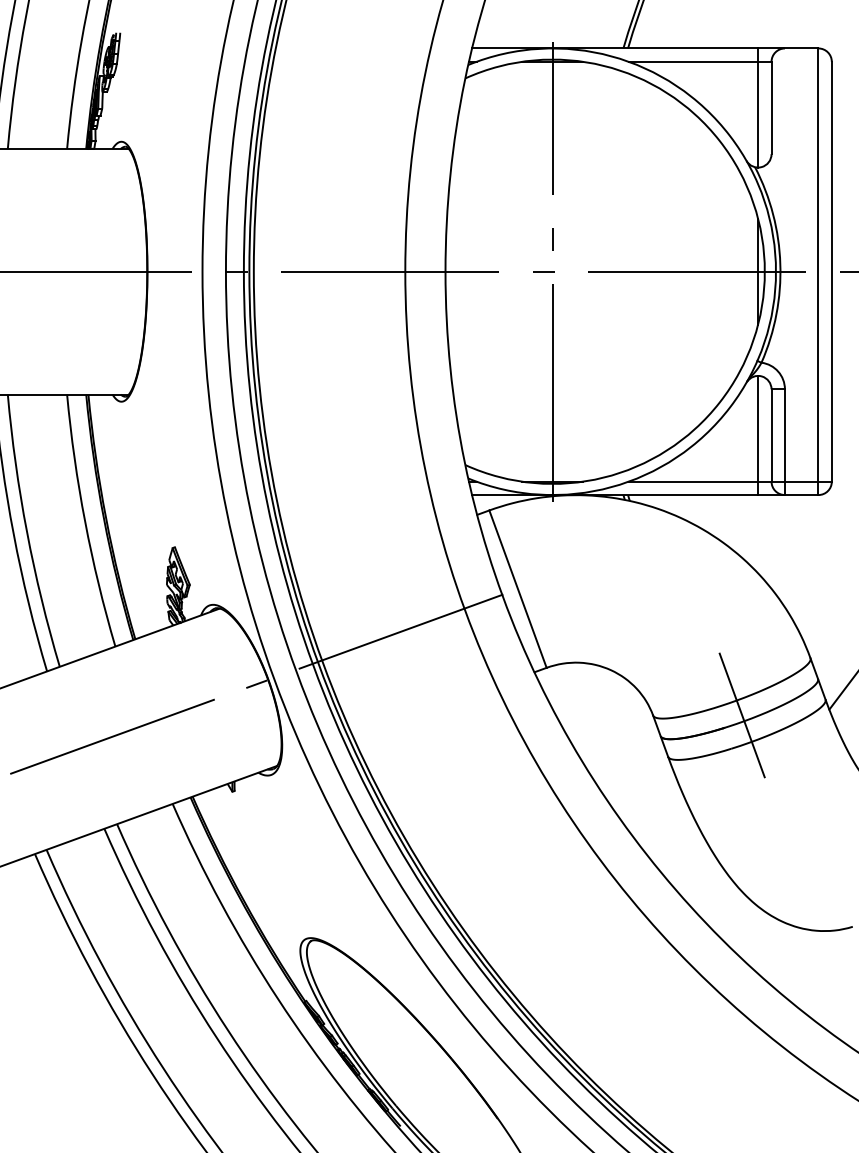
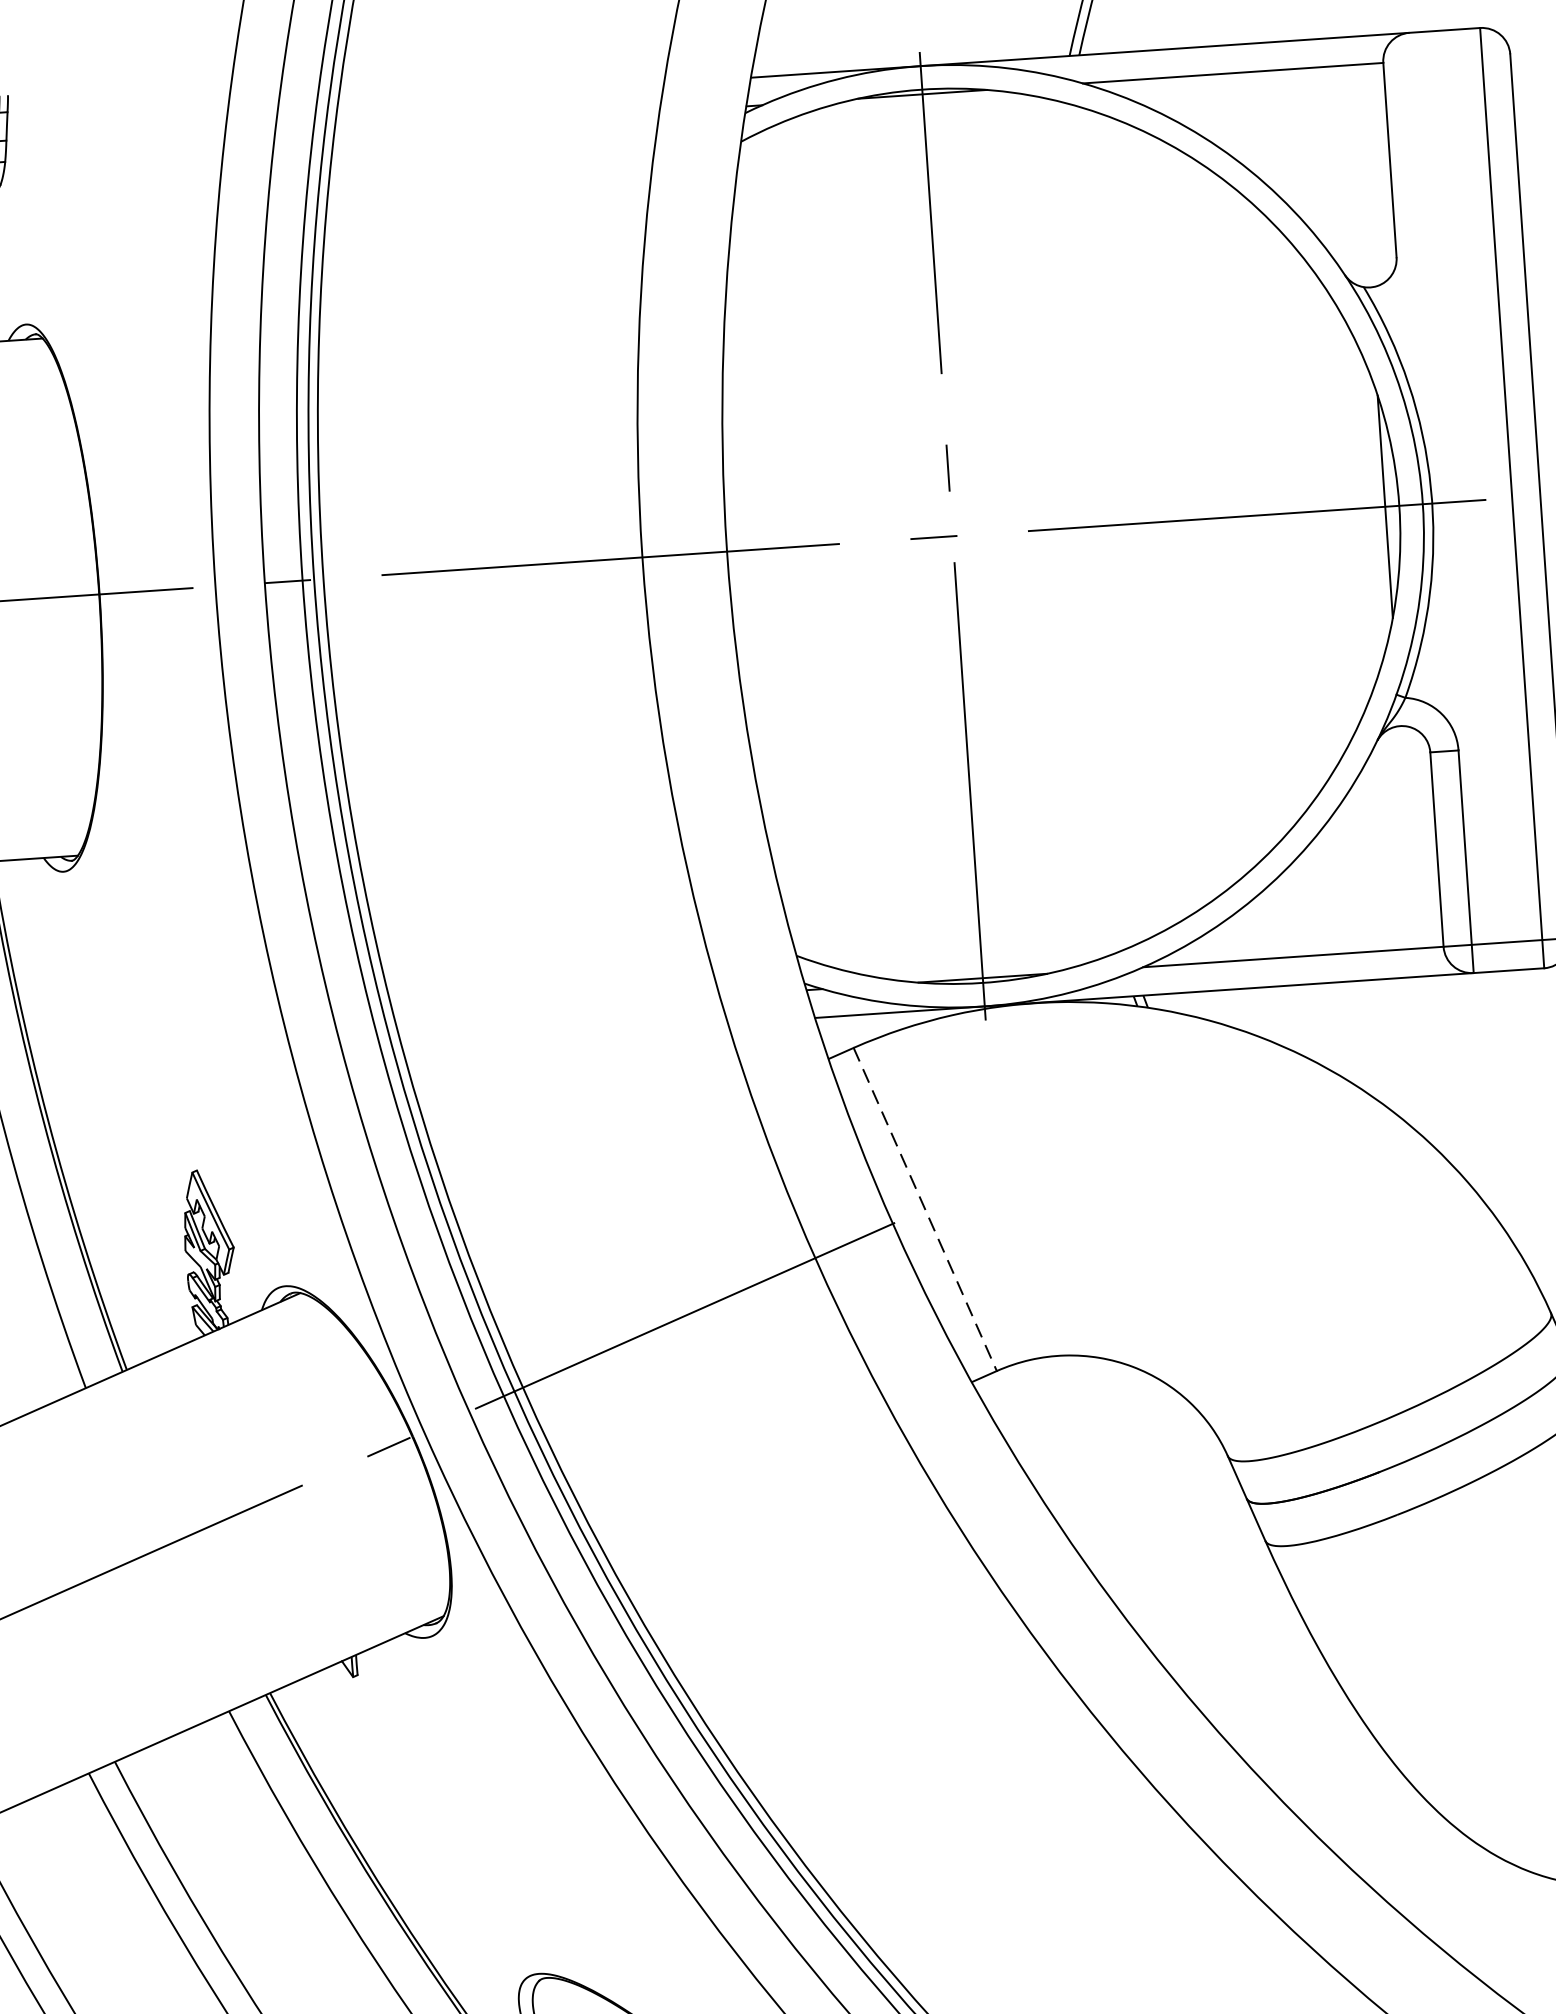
line: (758, 107) -> (1362, 160), removed
line: (758, 435) -> (1409, 851), removed
line: (518, 589) -> (926, 1210), solid -> dashed
line: (742, 715) -> (1416, 1443), removed

